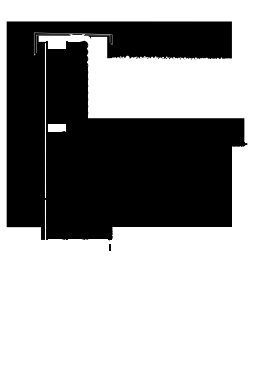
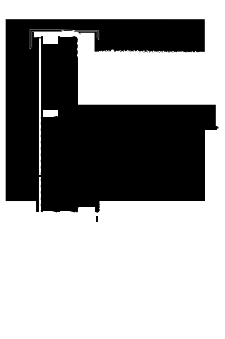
fill: (98, 235) -> (86, 208), removed

